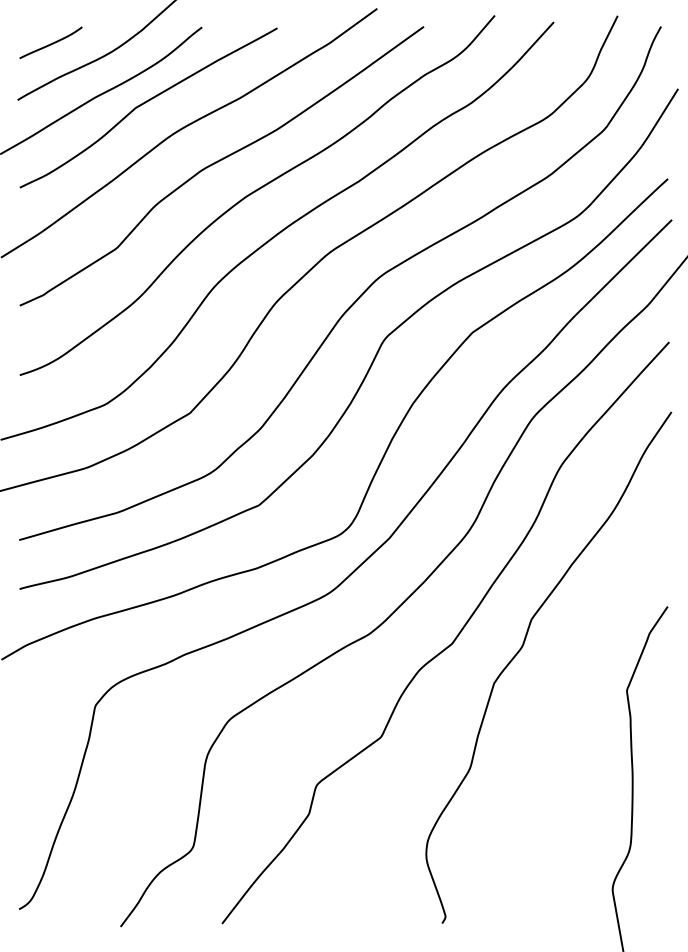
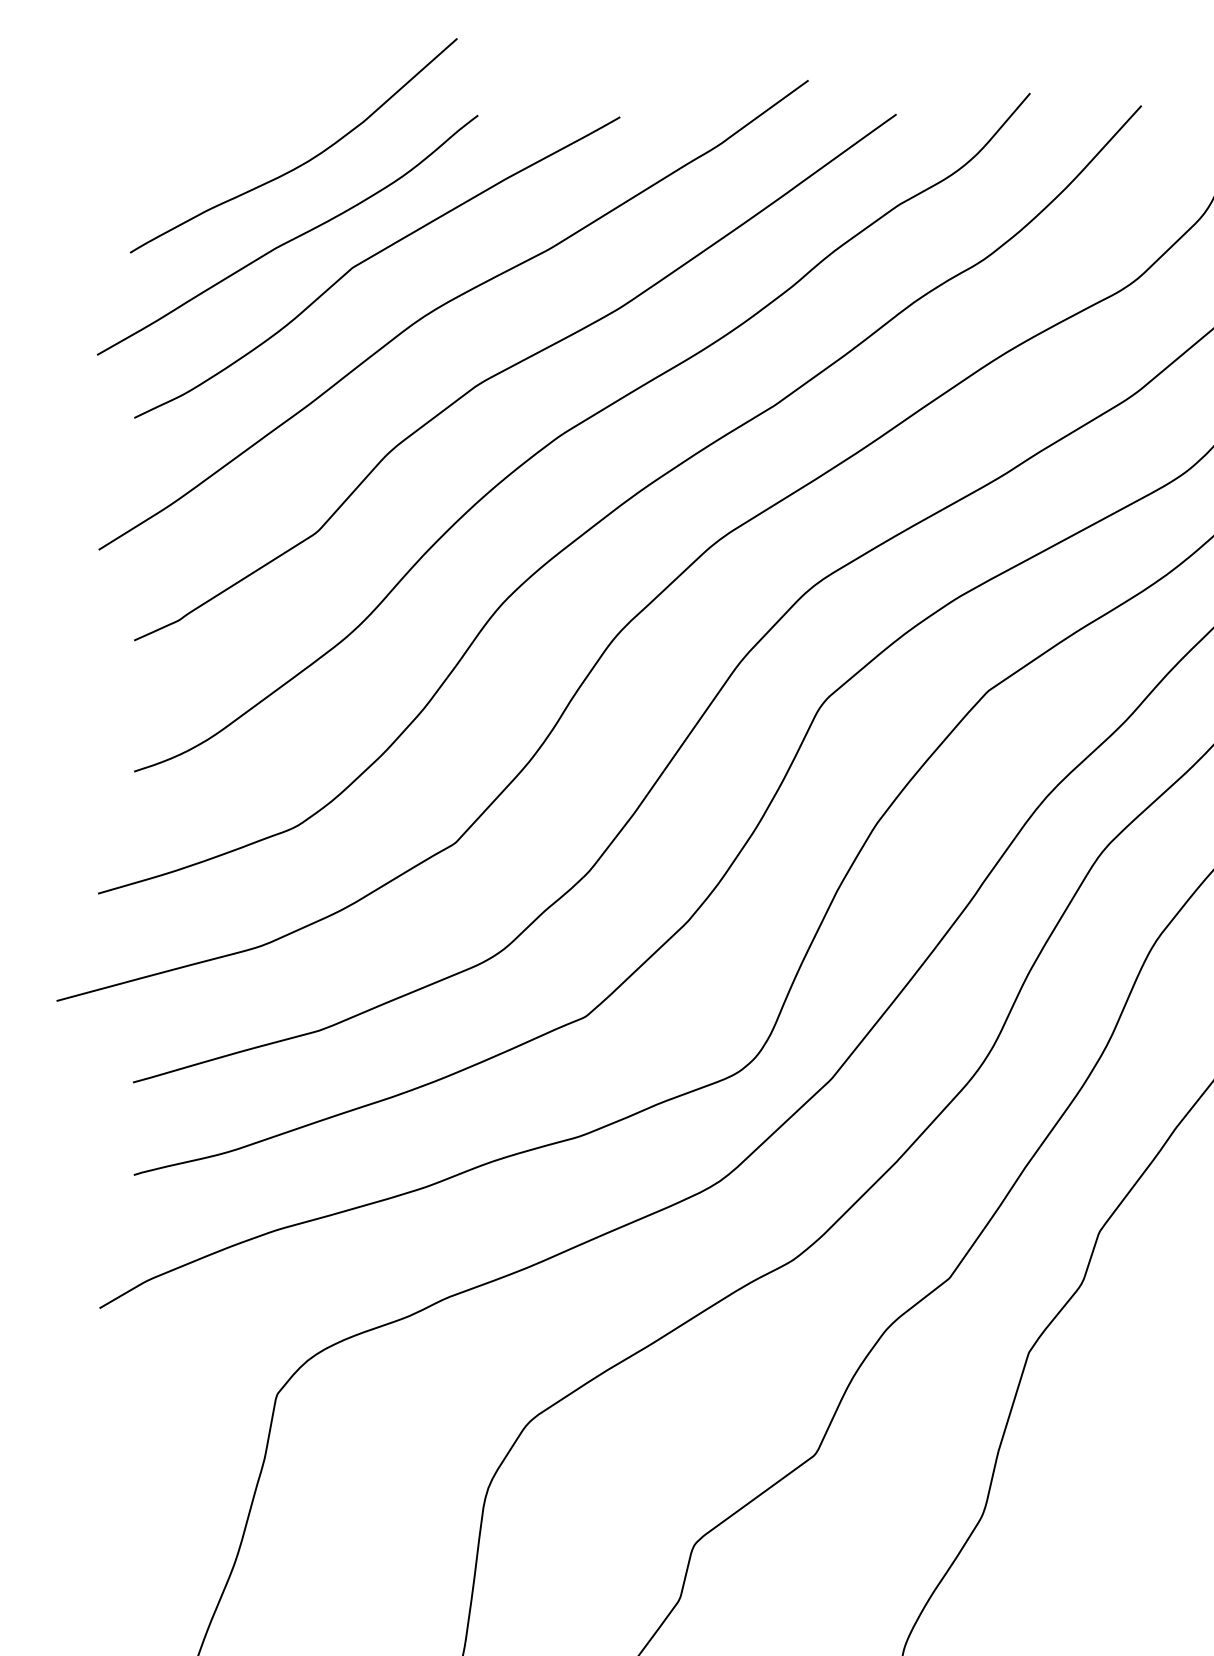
curve: (50, 43) -> (192, 145), removed

